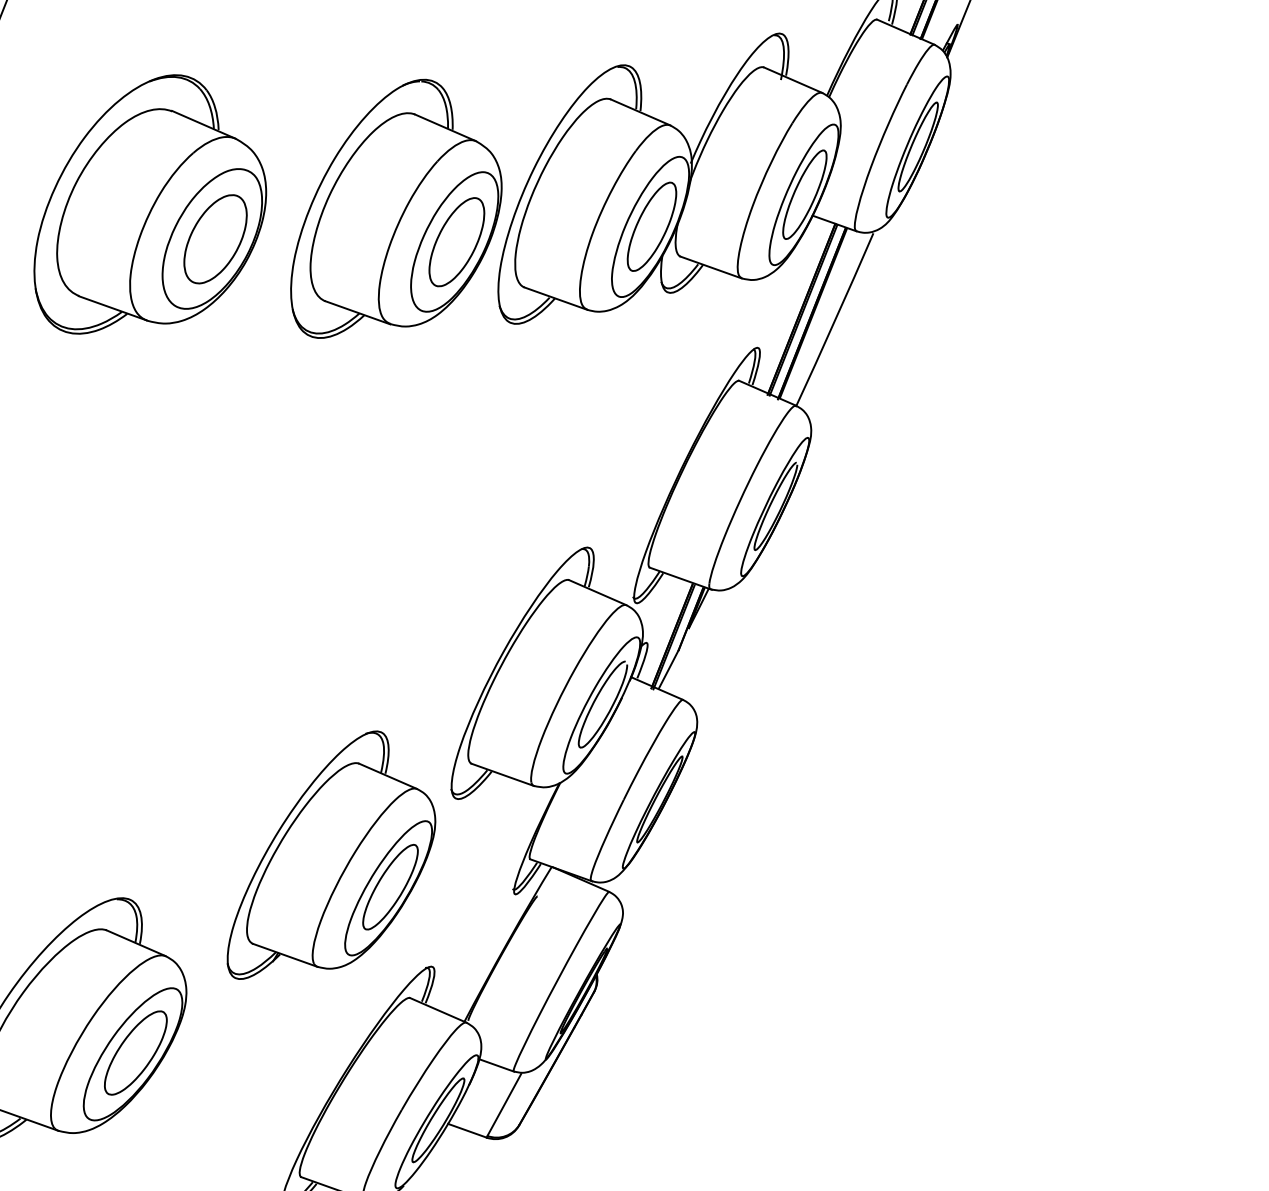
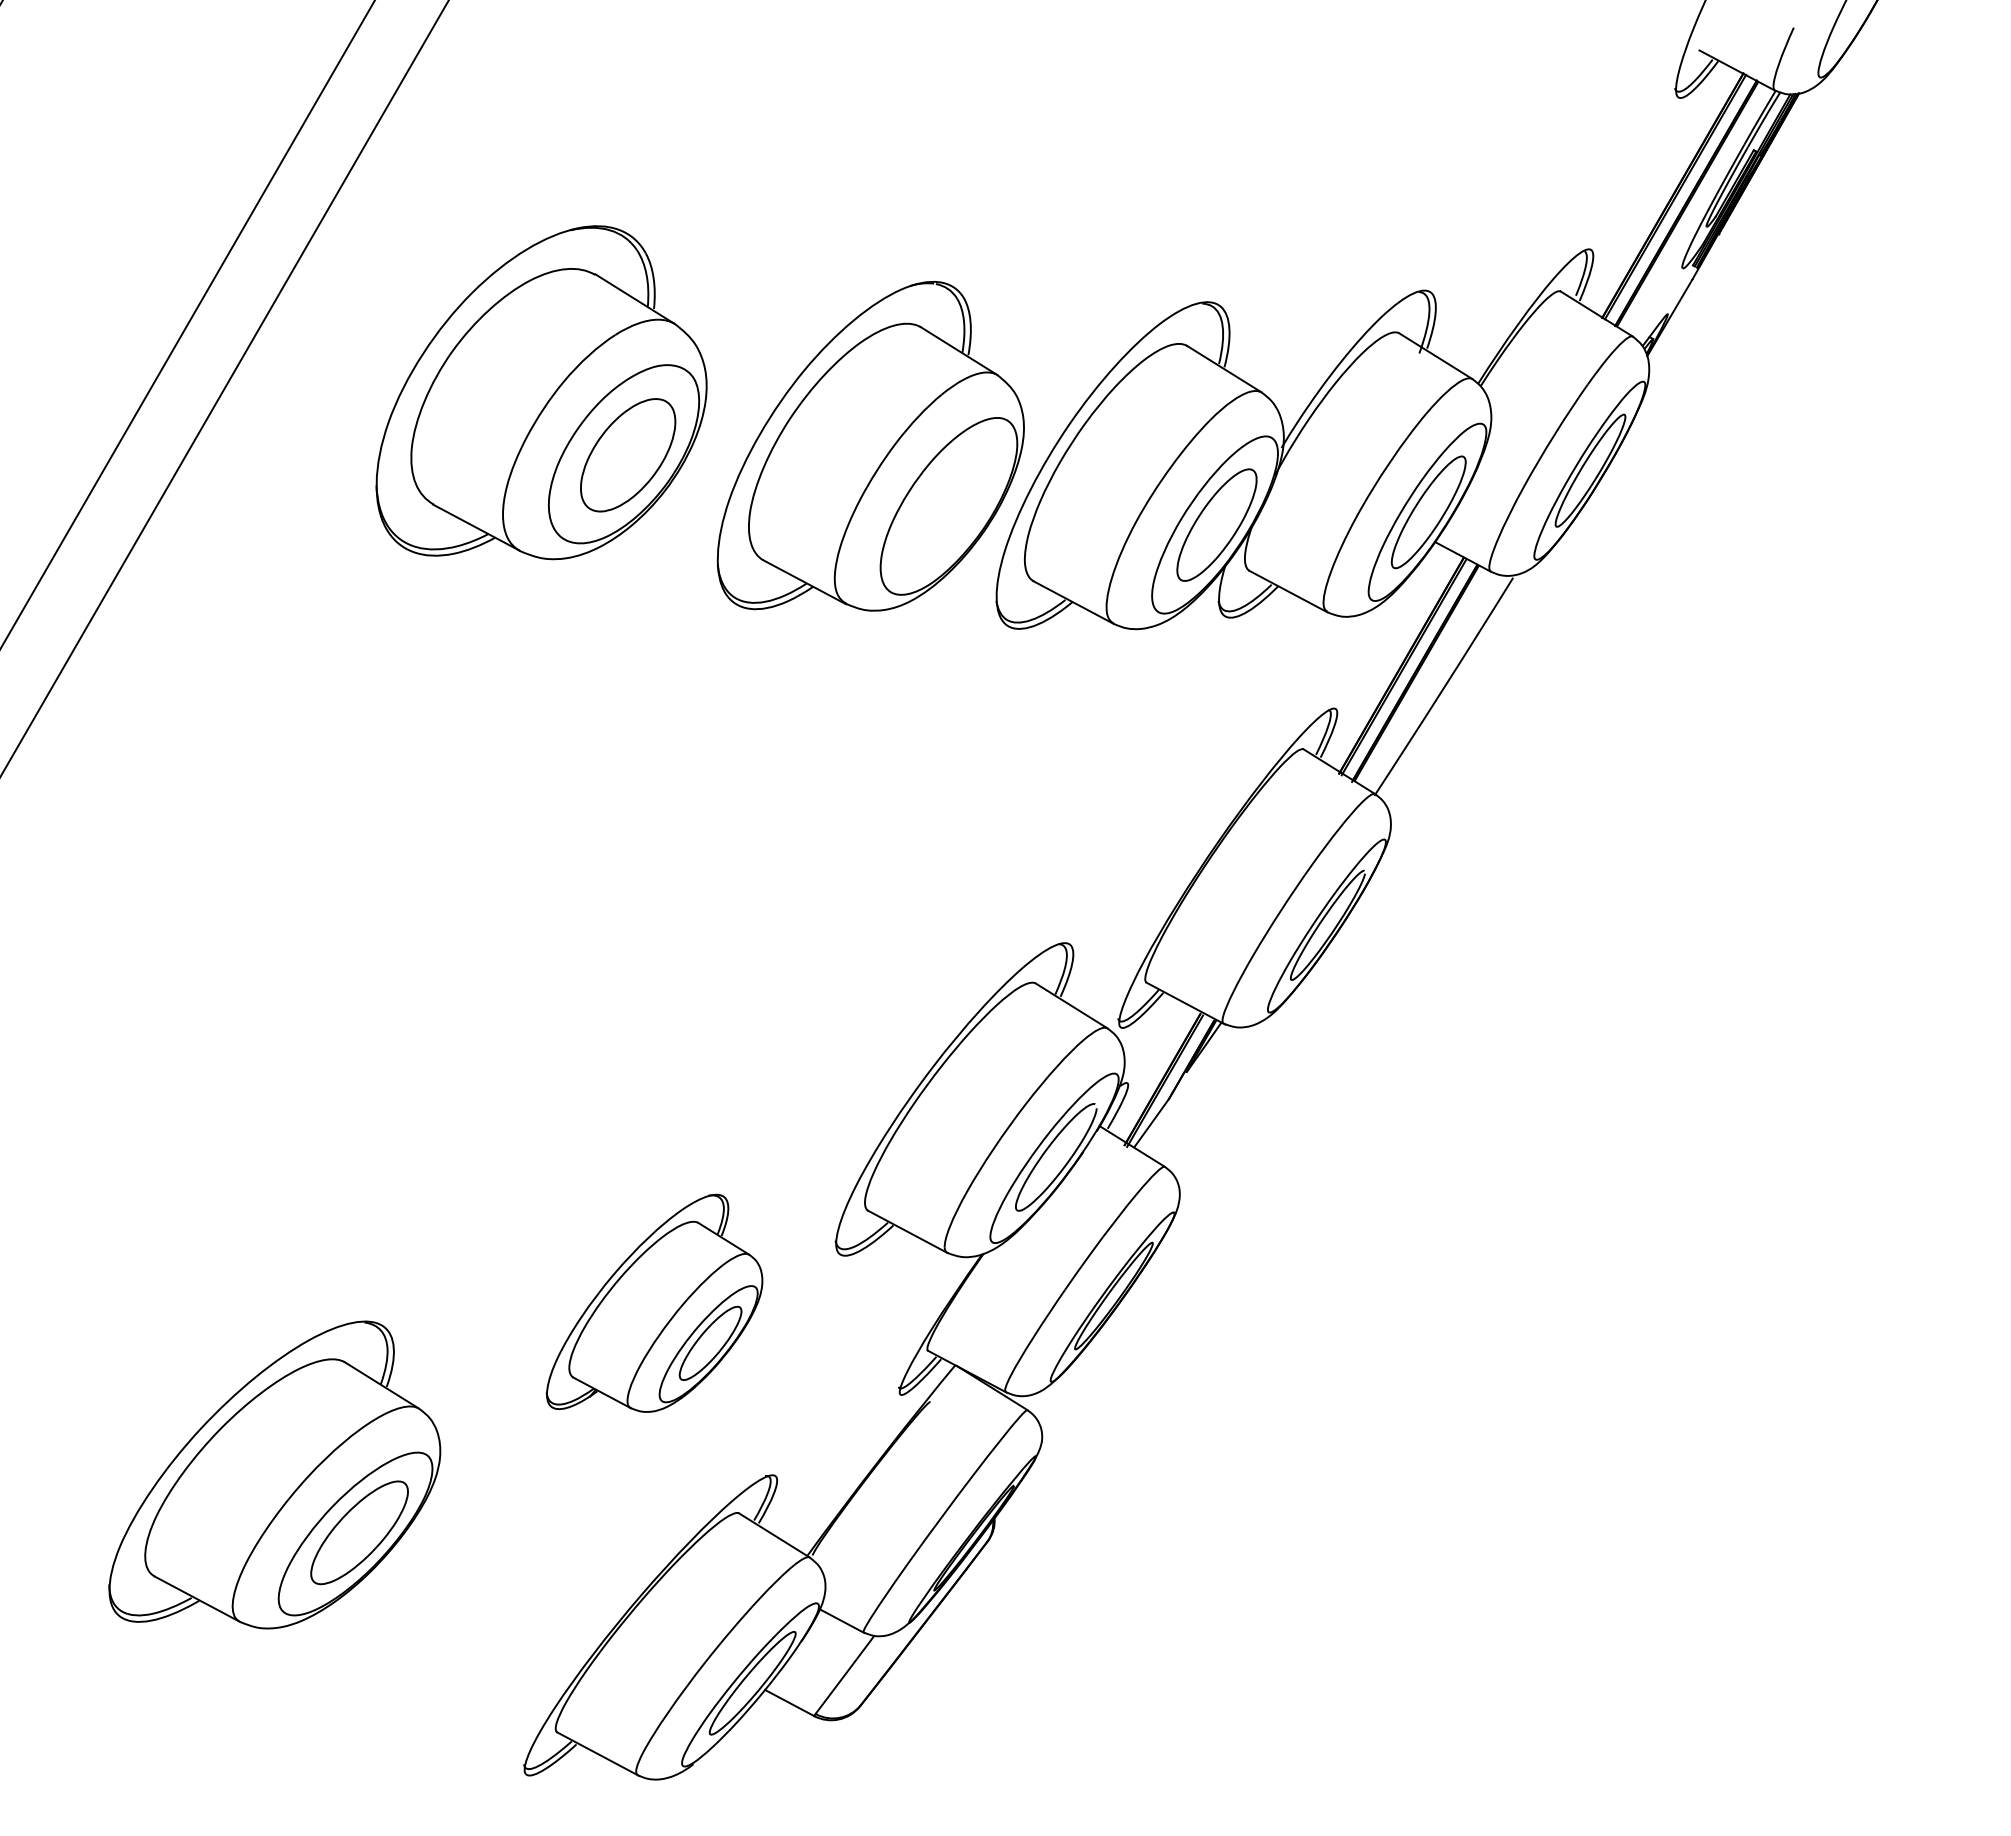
part: (456, 241) -> (951, 506), removed
part: (326, 854) -> (654, 1303), size x0.7

